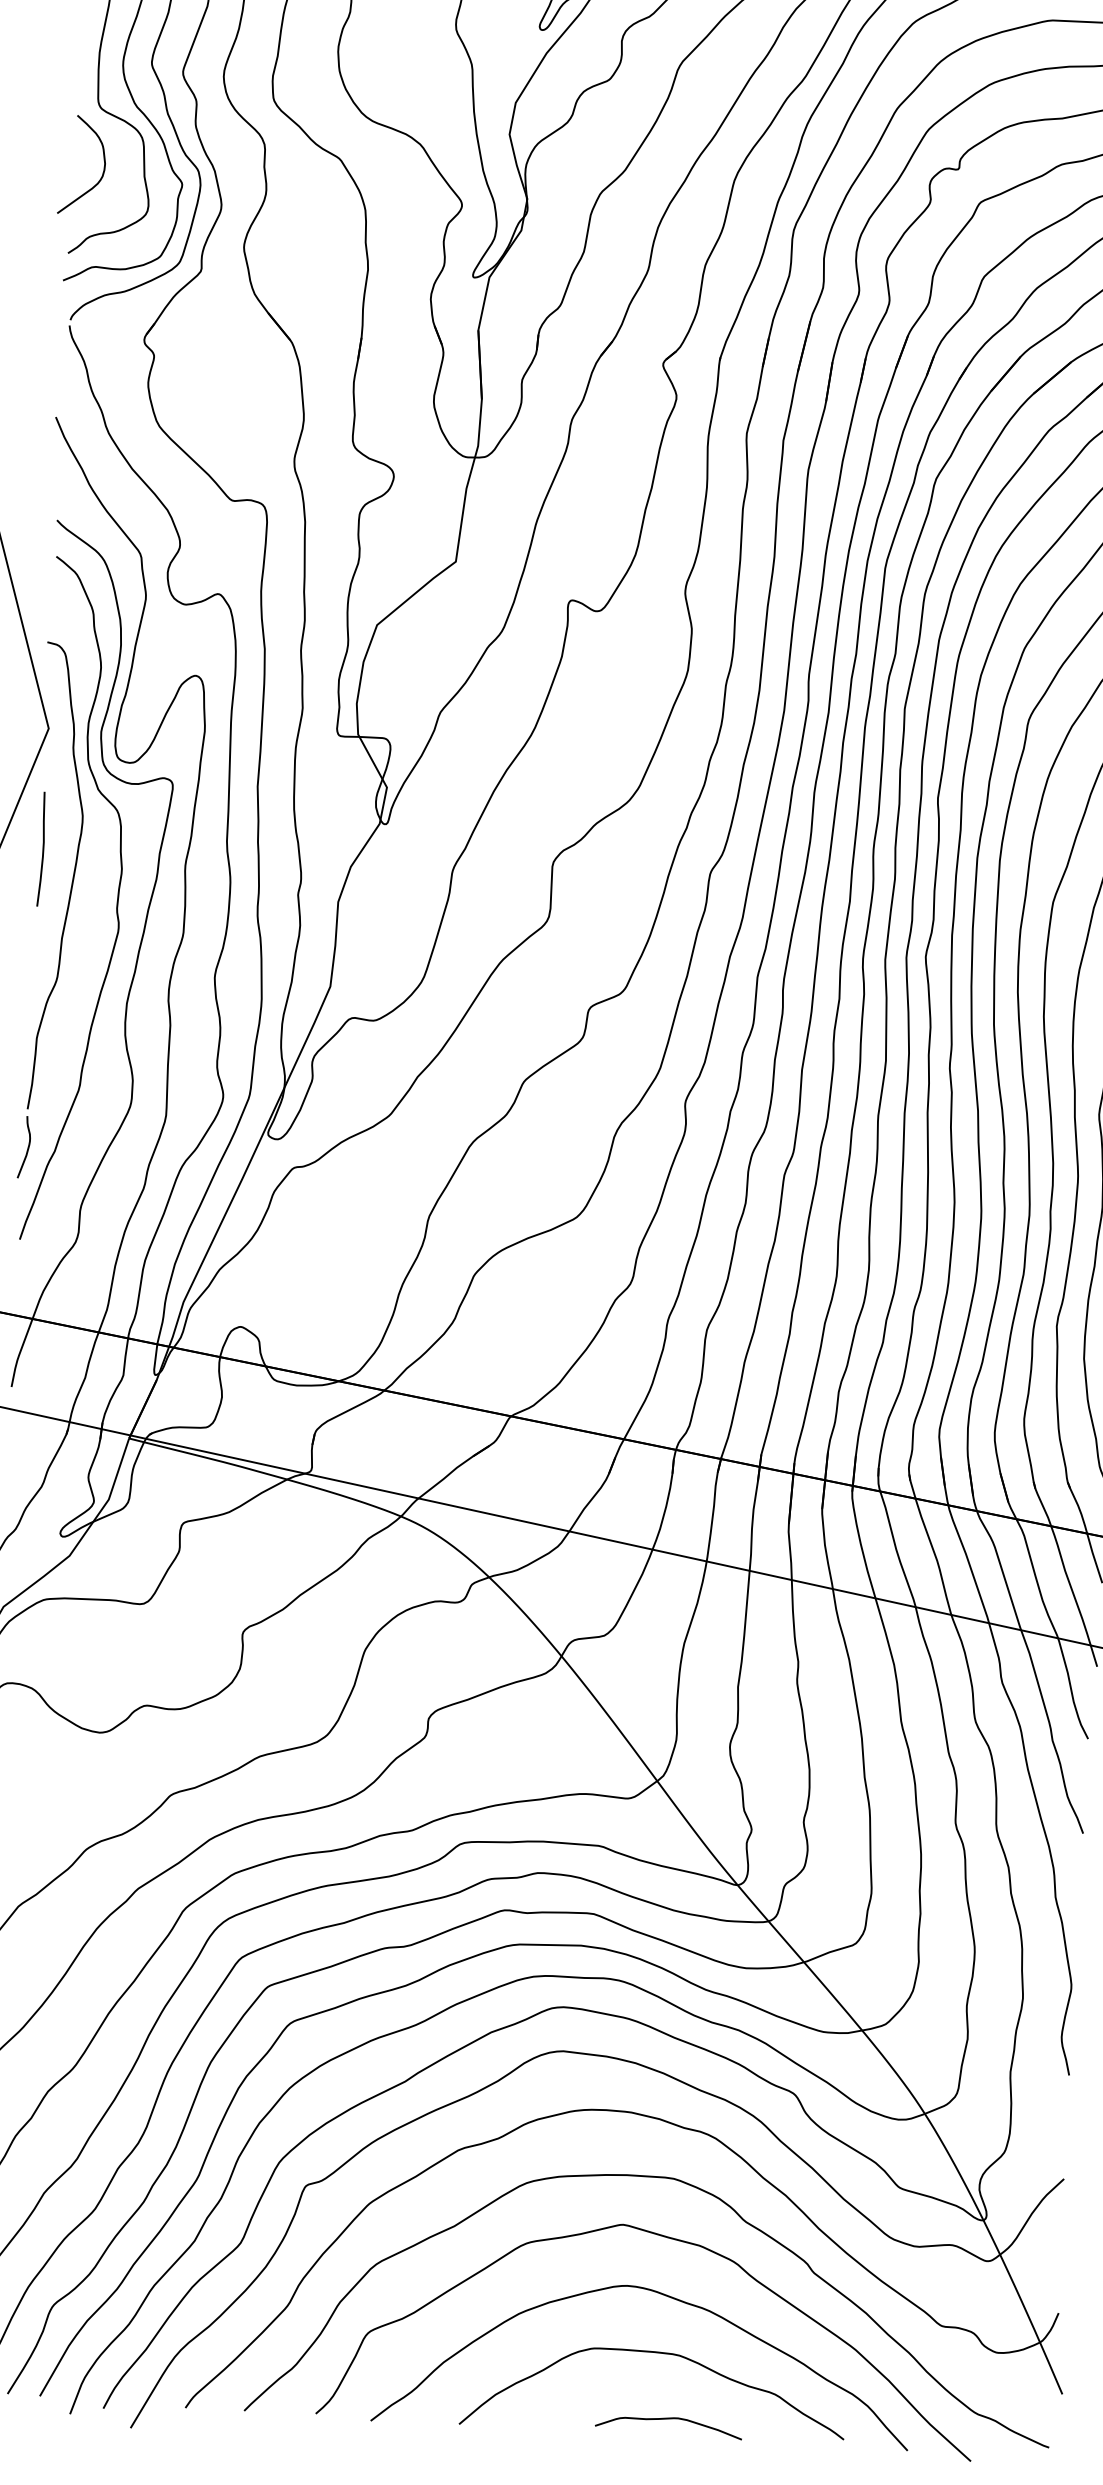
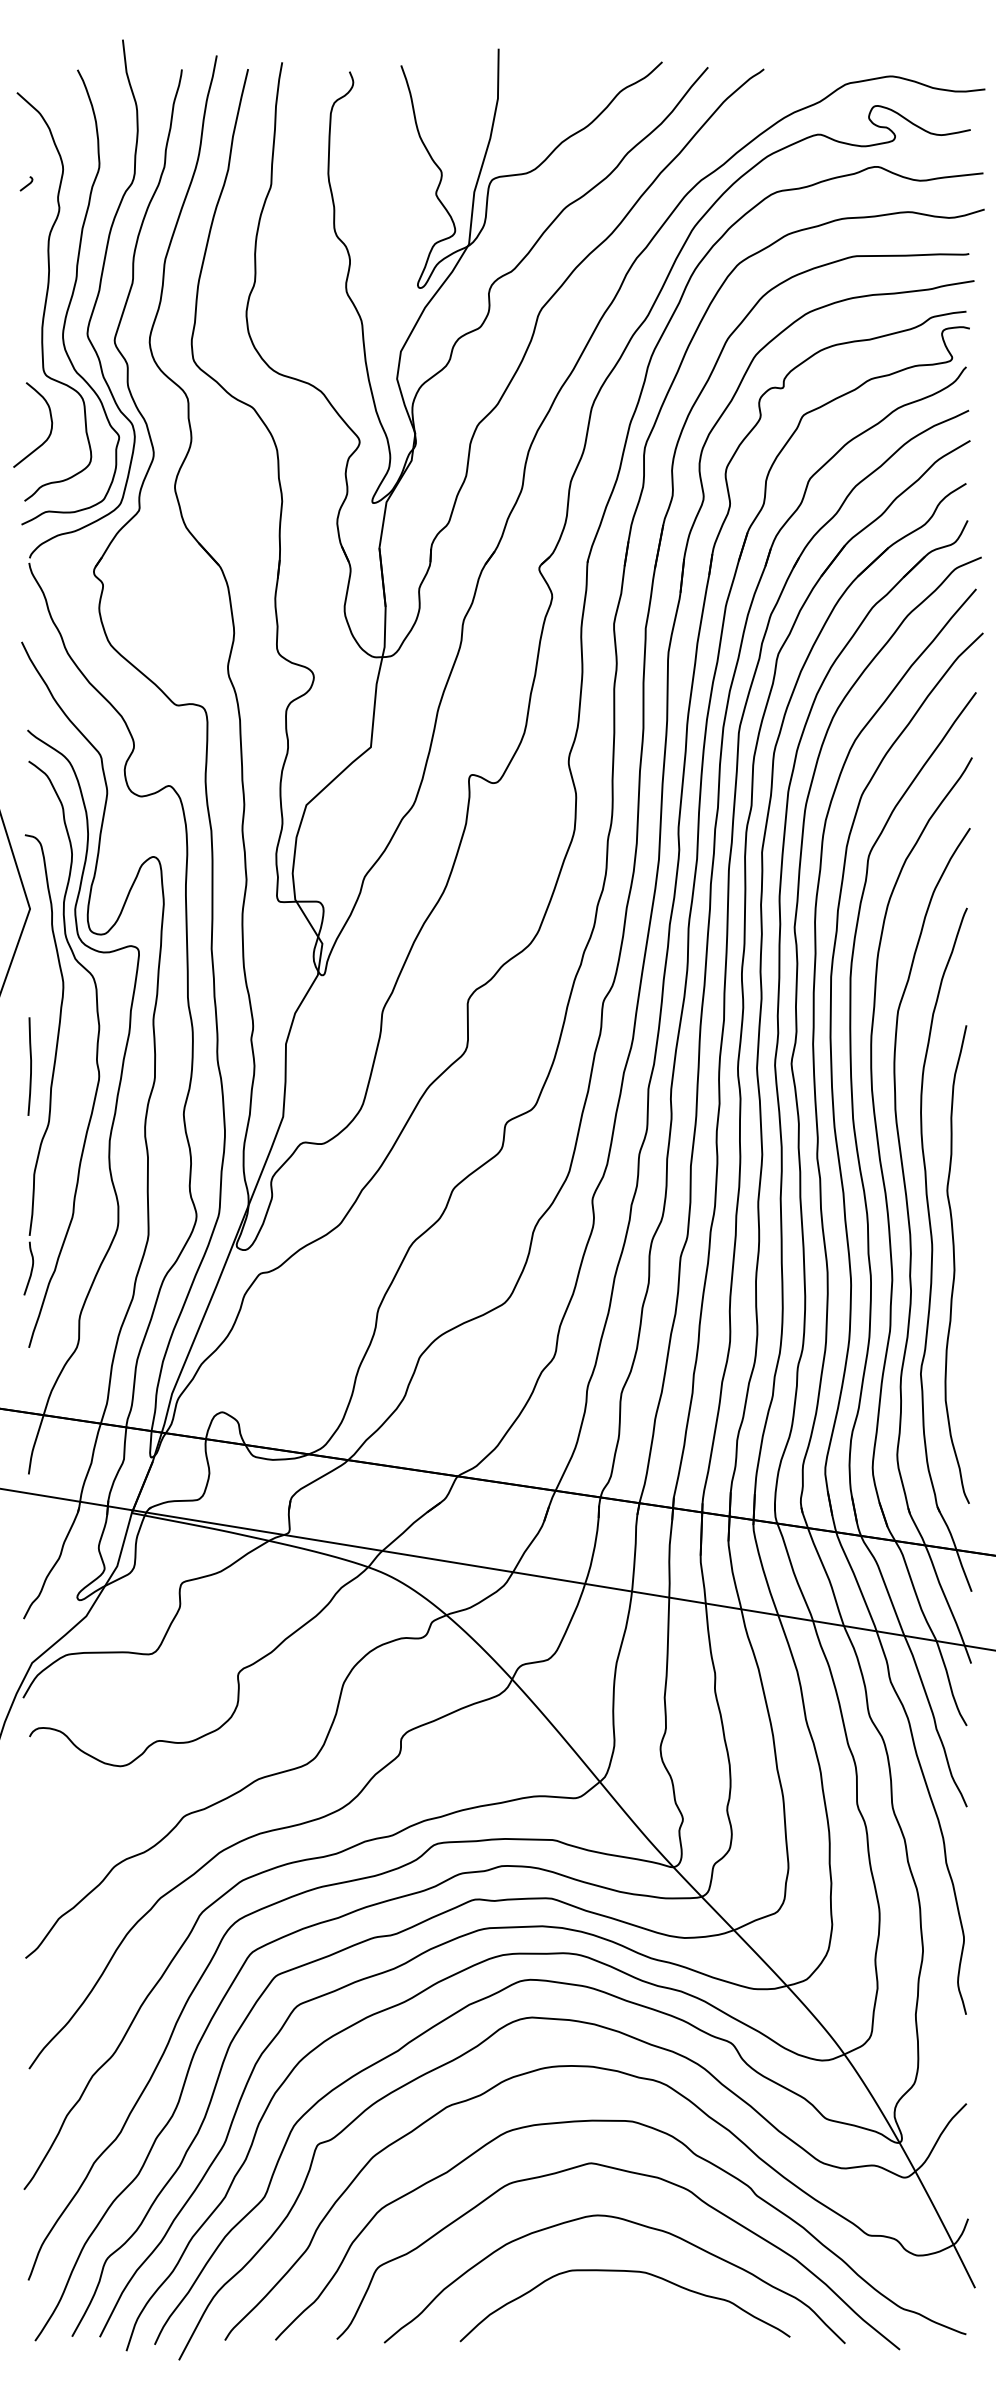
curve: (42, 849) -> (30, 1066), moved
curve: (666, 2420) -> (637, 2328), removed

